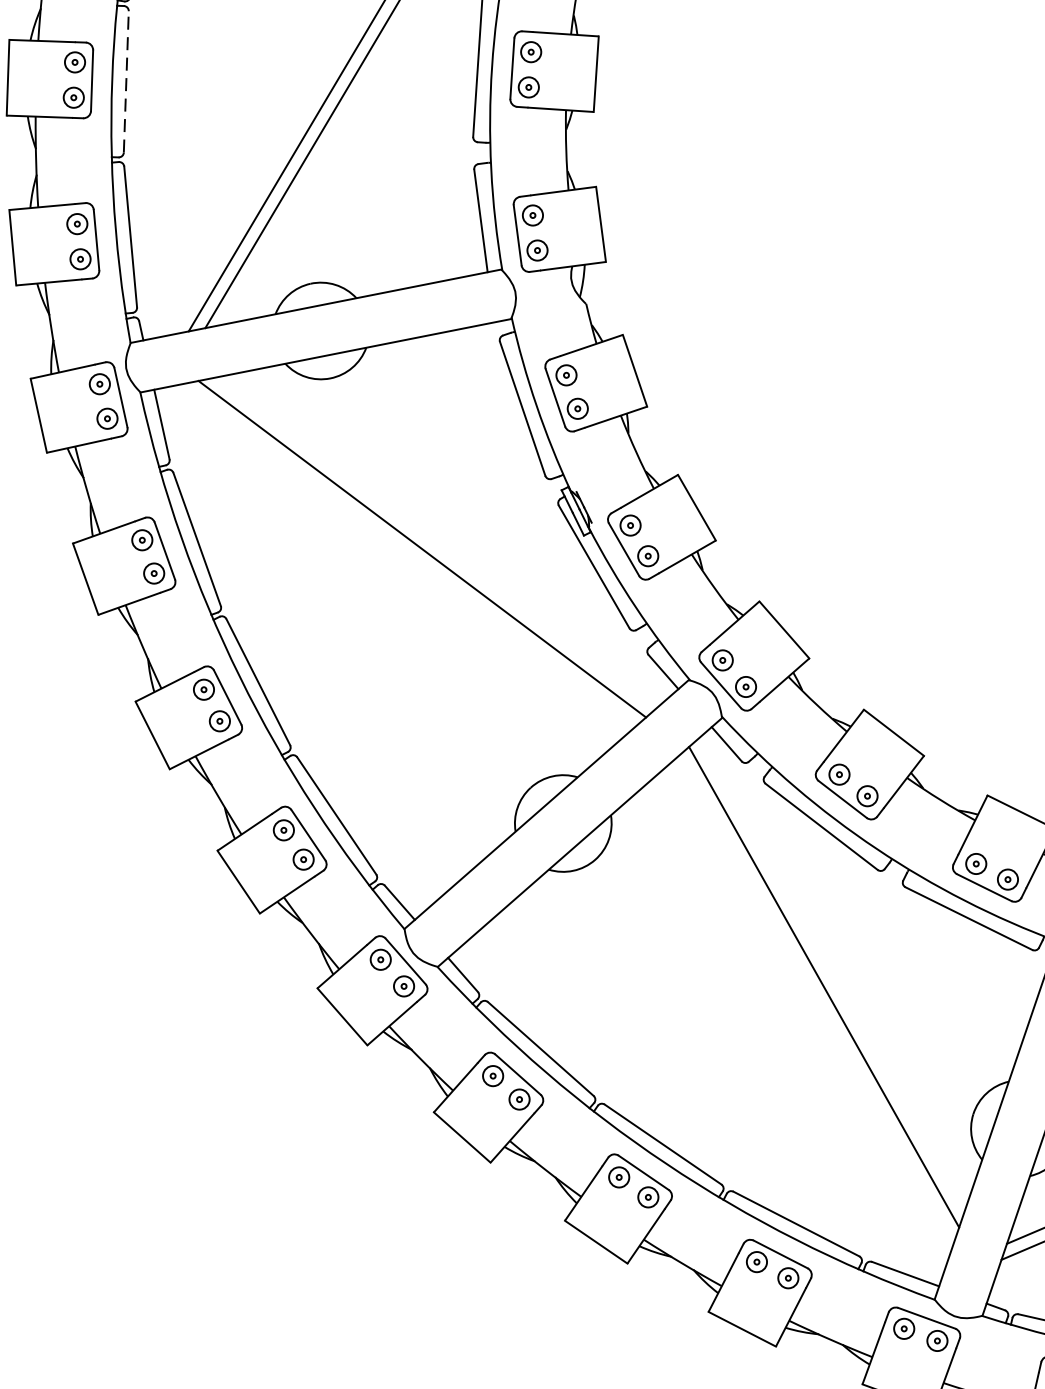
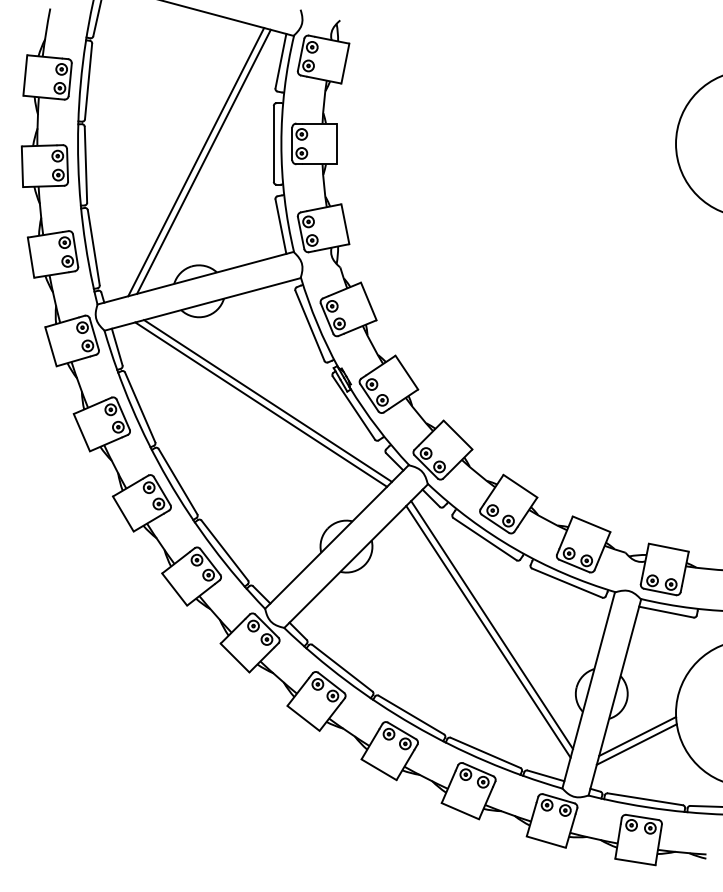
line: (125, 81) -> (85, 164), dashed -> solid
line: (434, 542) -> (267, 400), added
line: (816, 998) -> (488, 631), added

